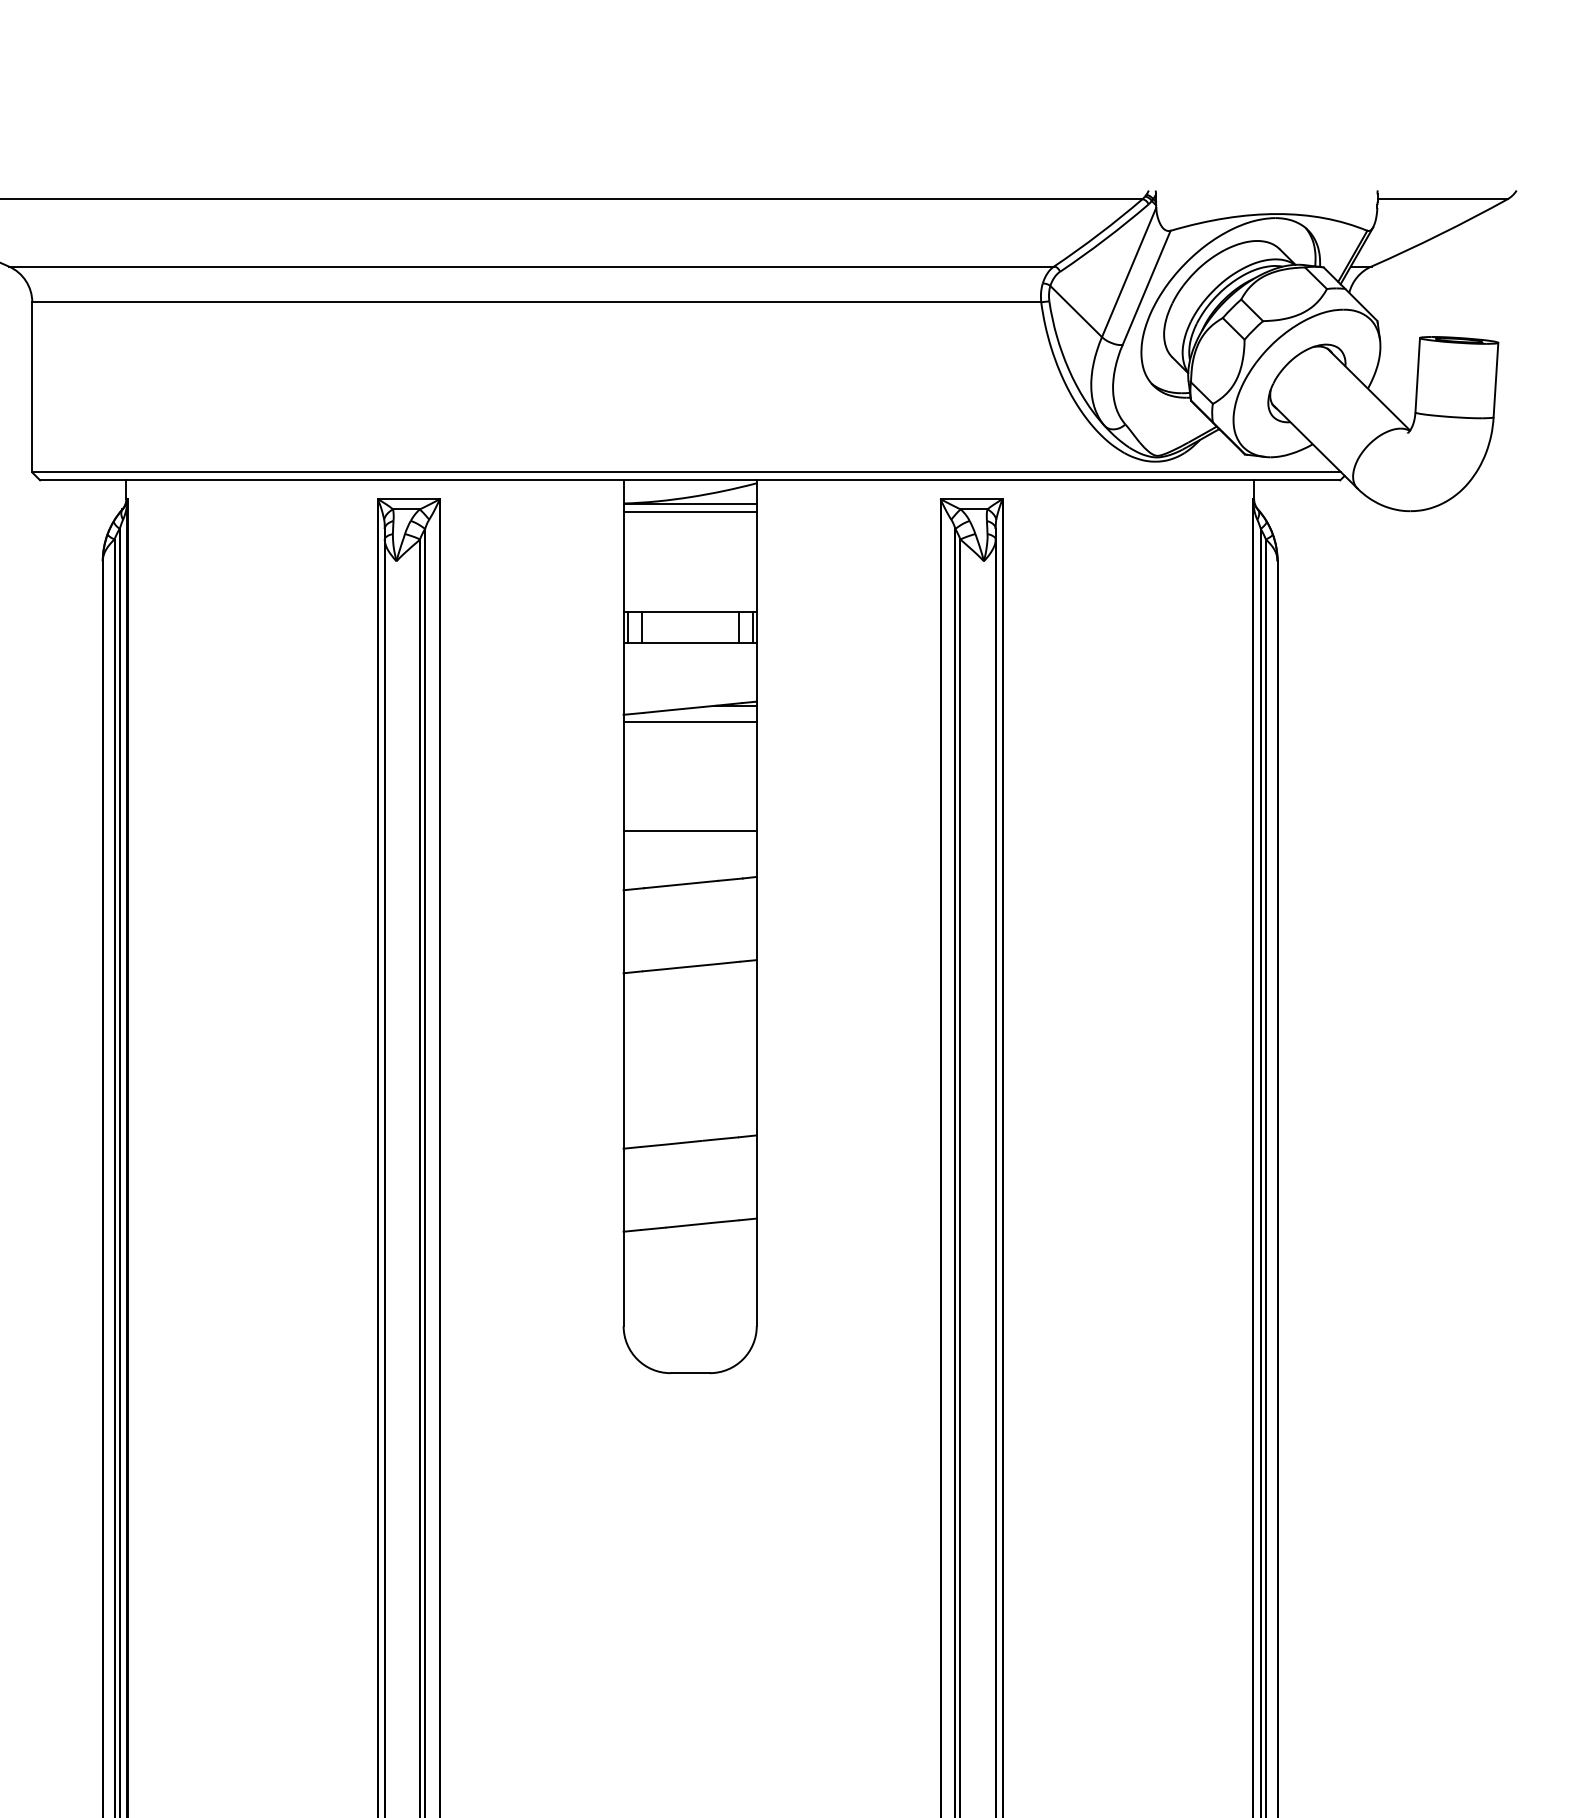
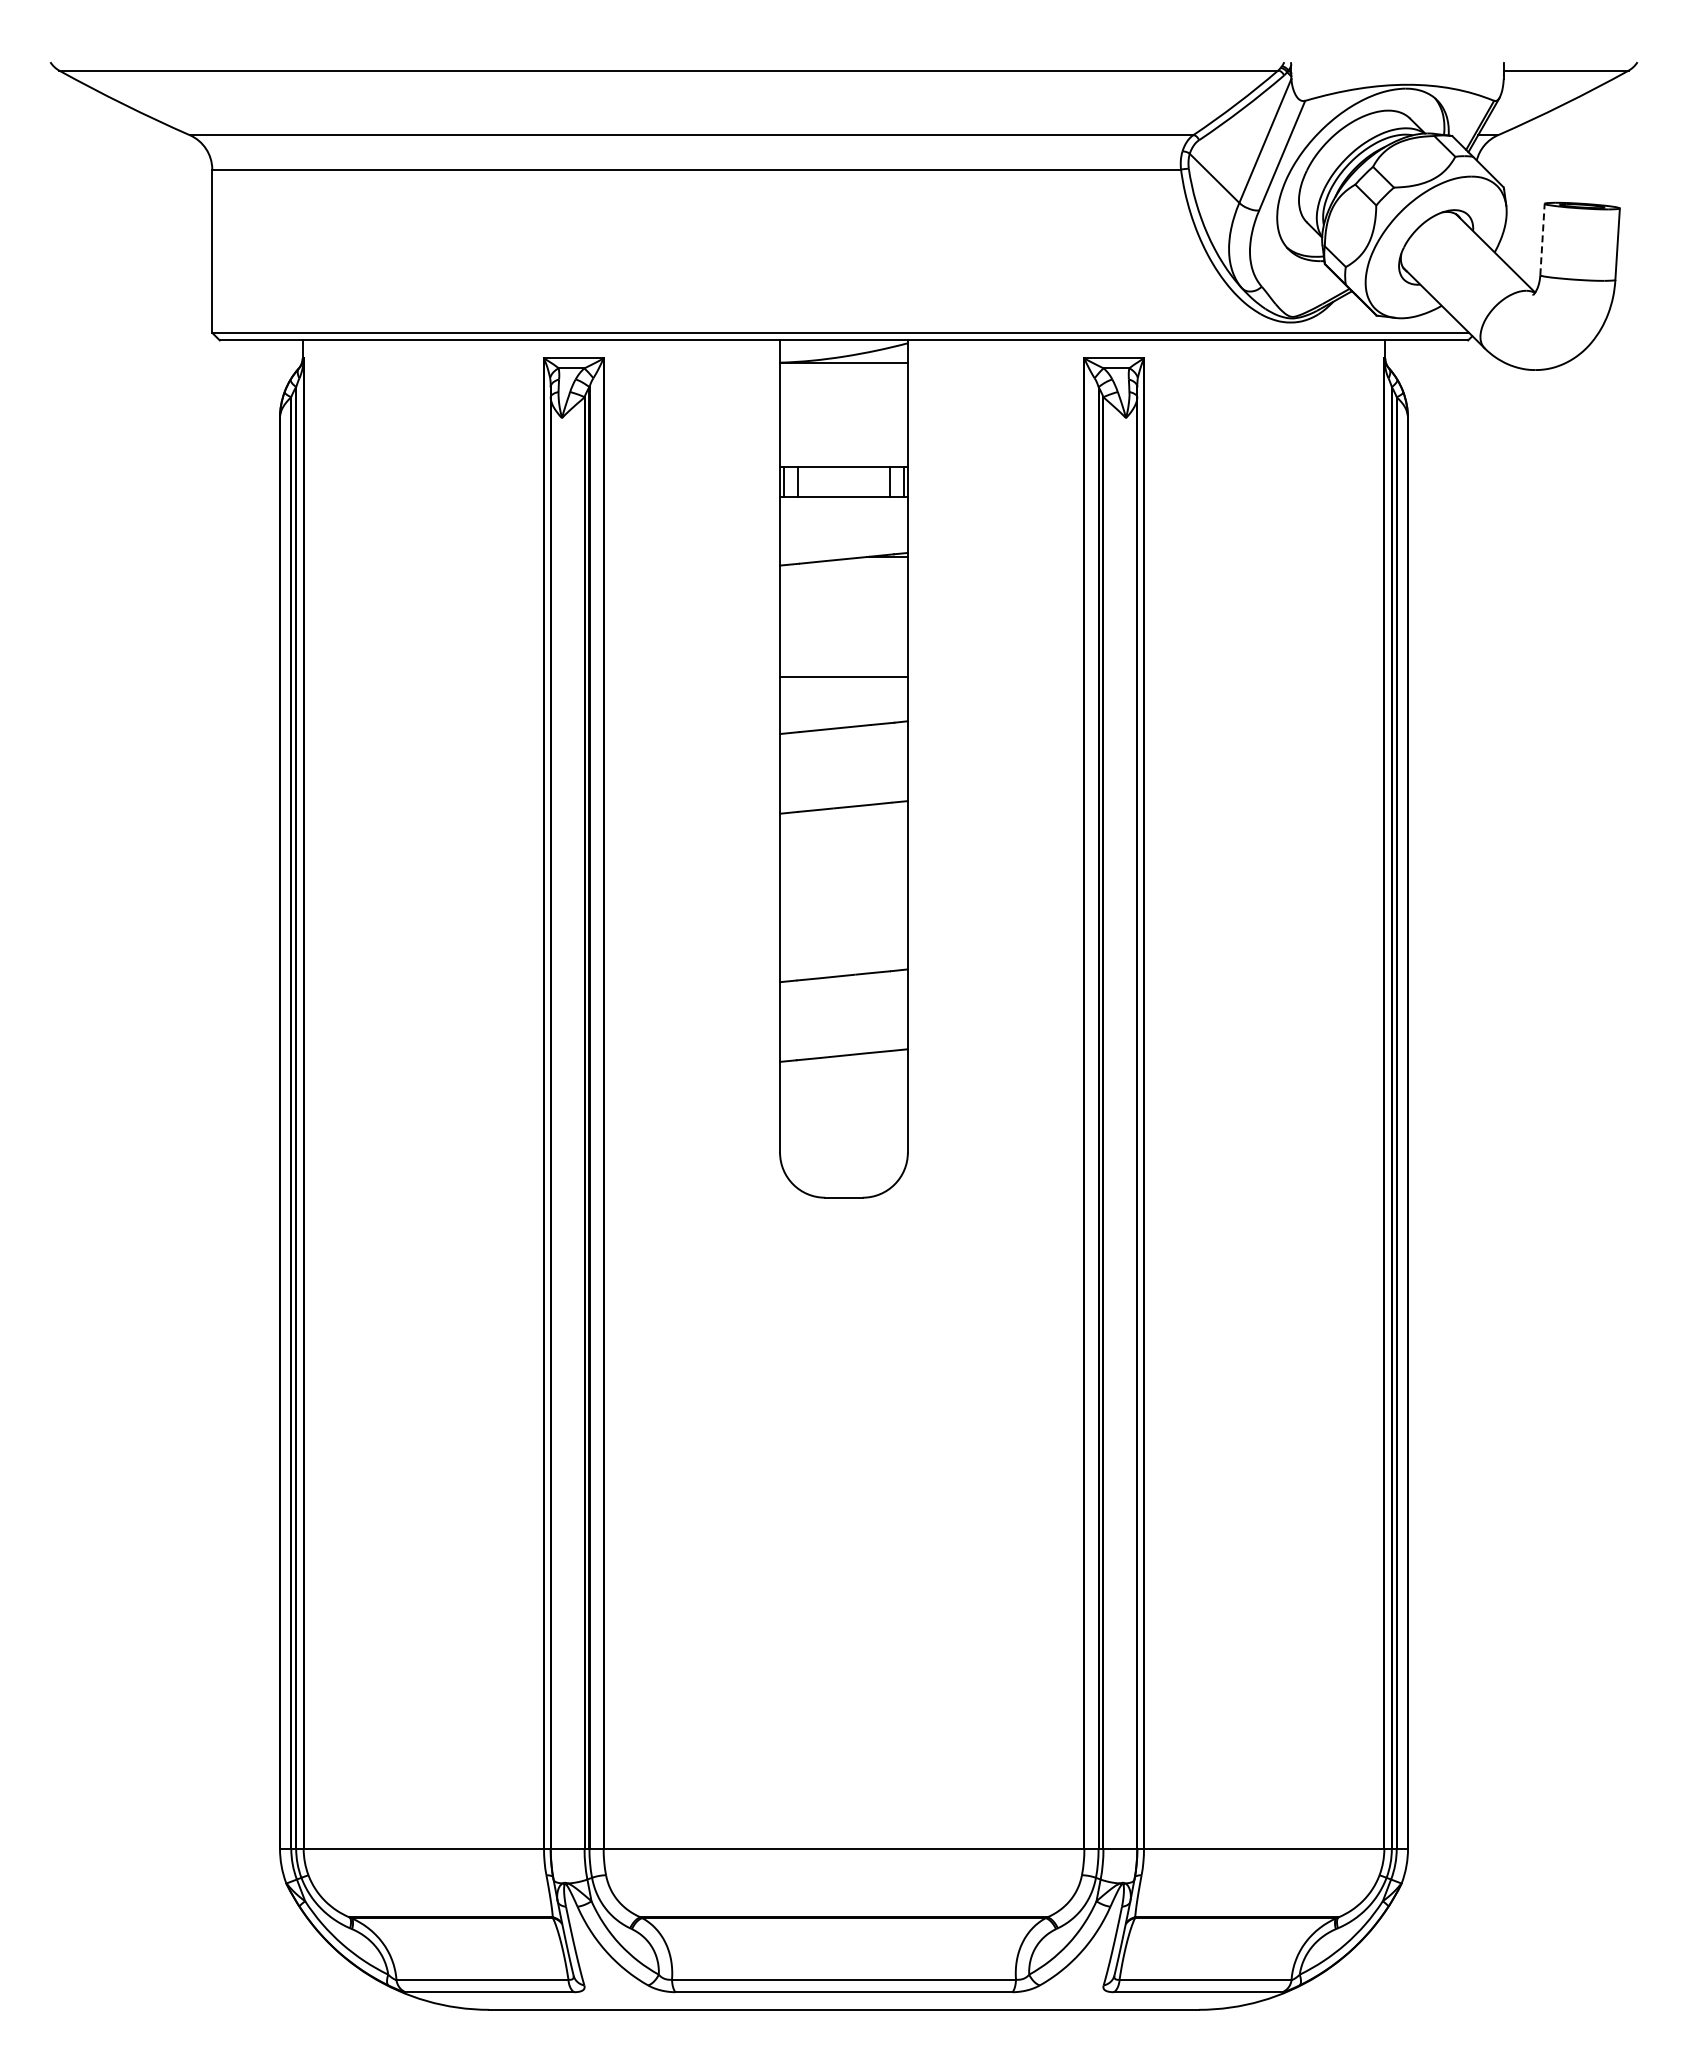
line: (1417, 375) -> (1542, 239), solid -> dashed
line: (689, 511) -> (843, 370), removed
line: (689, 722) -> (843, 572), removed

